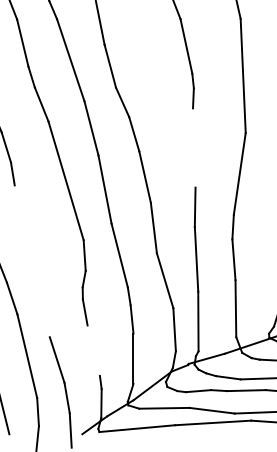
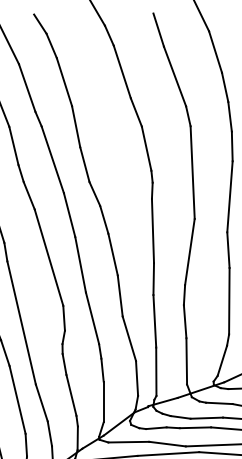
line: (193, 147) -> (152, 230), added
line: (32, 260) -> (21, 322), added
line: (93, 349) -> (71, 394), added

